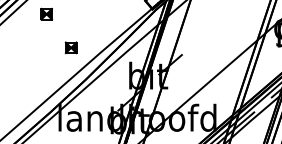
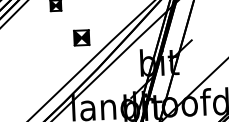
part: (70, 47) -> (80, 37), size x1.4

